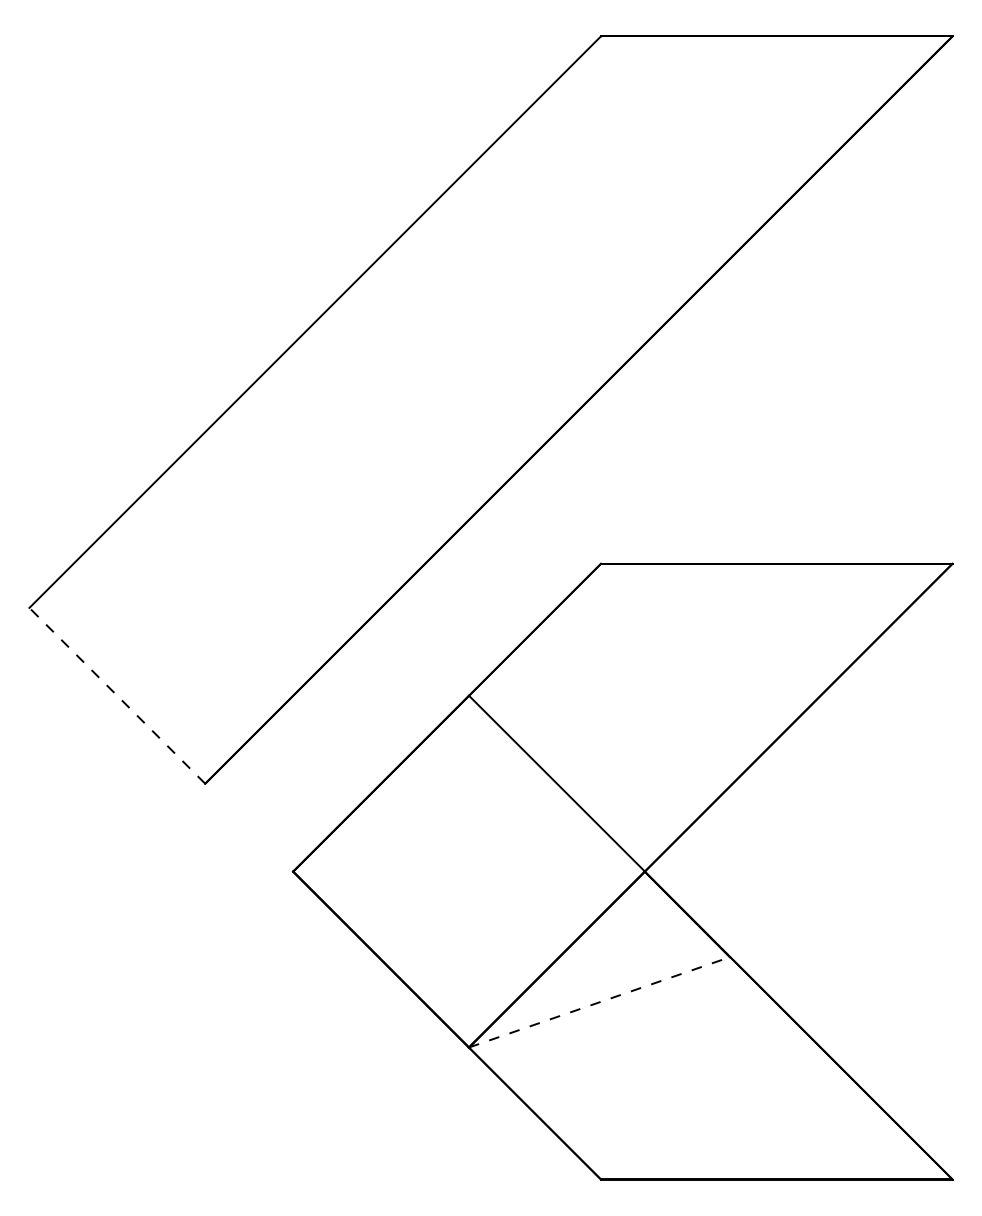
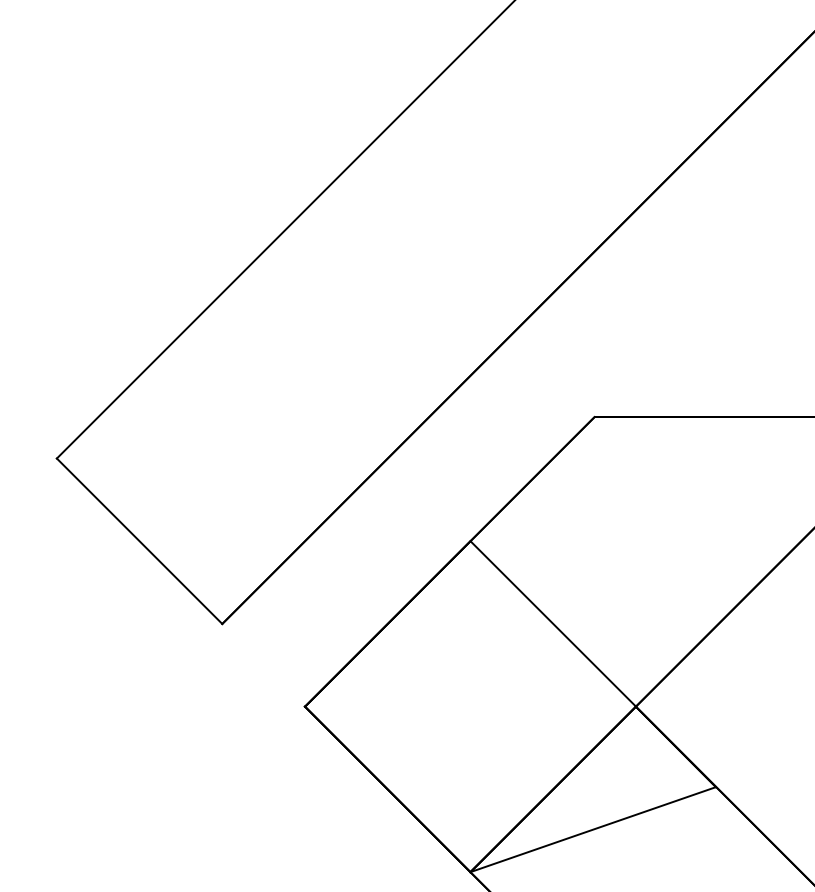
line: (116, 695) -> (138, 540), dashed -> solid
line: (599, 1002) -> (593, 829), dashed -> solid

